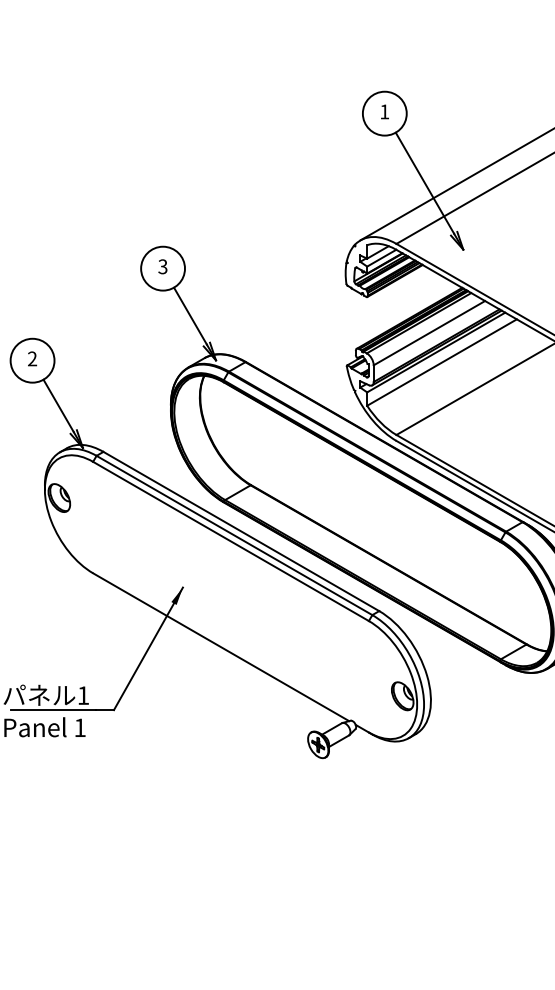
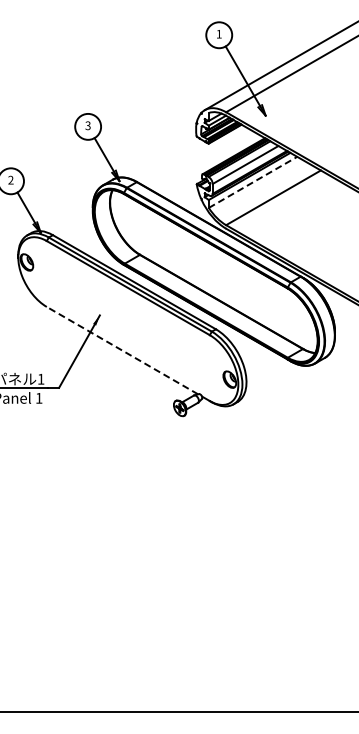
line: (442, 362) -> (253, 182), solid -> dashed
line: (221, 646) -> (122, 350), solid -> dashed

